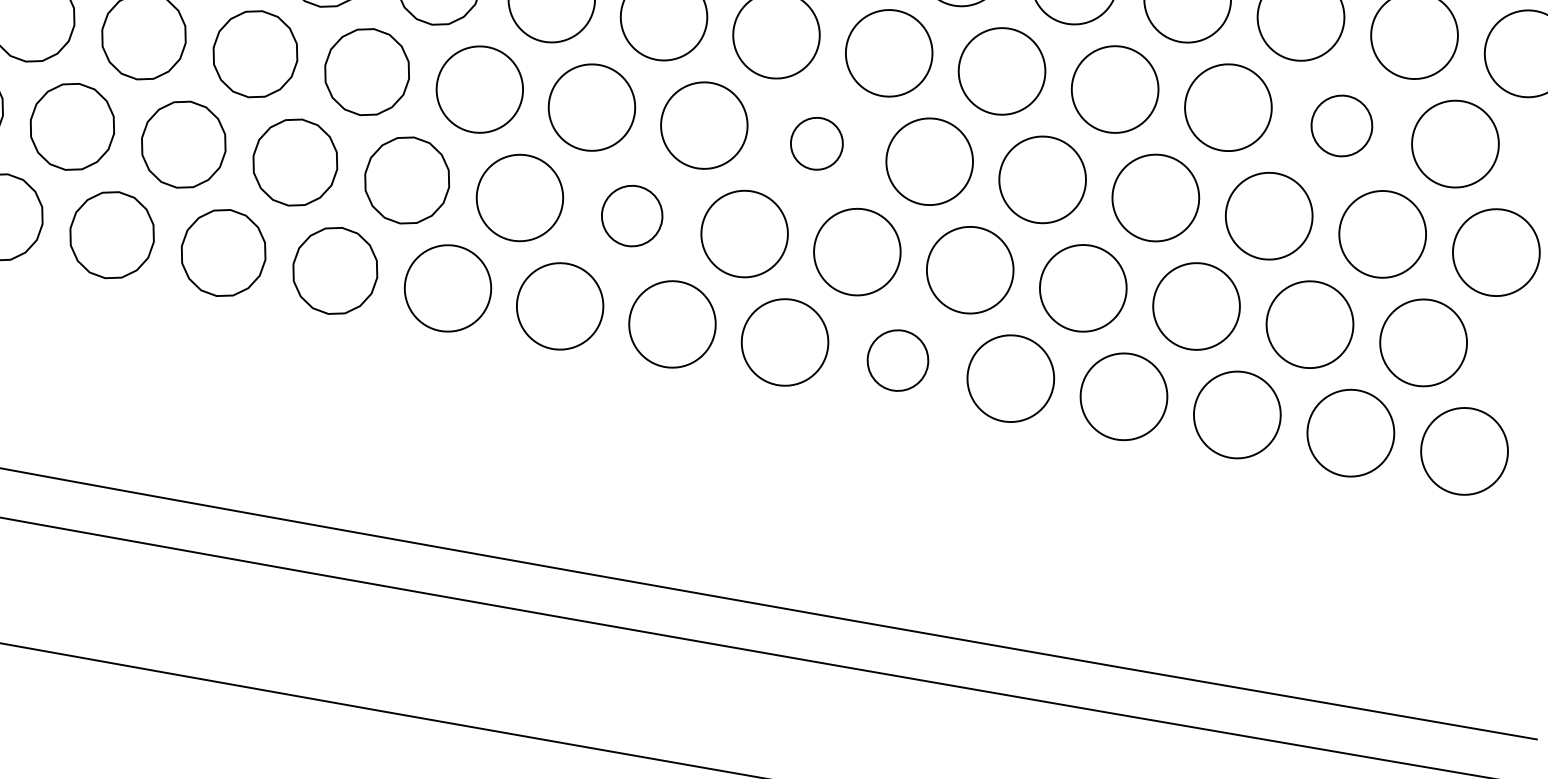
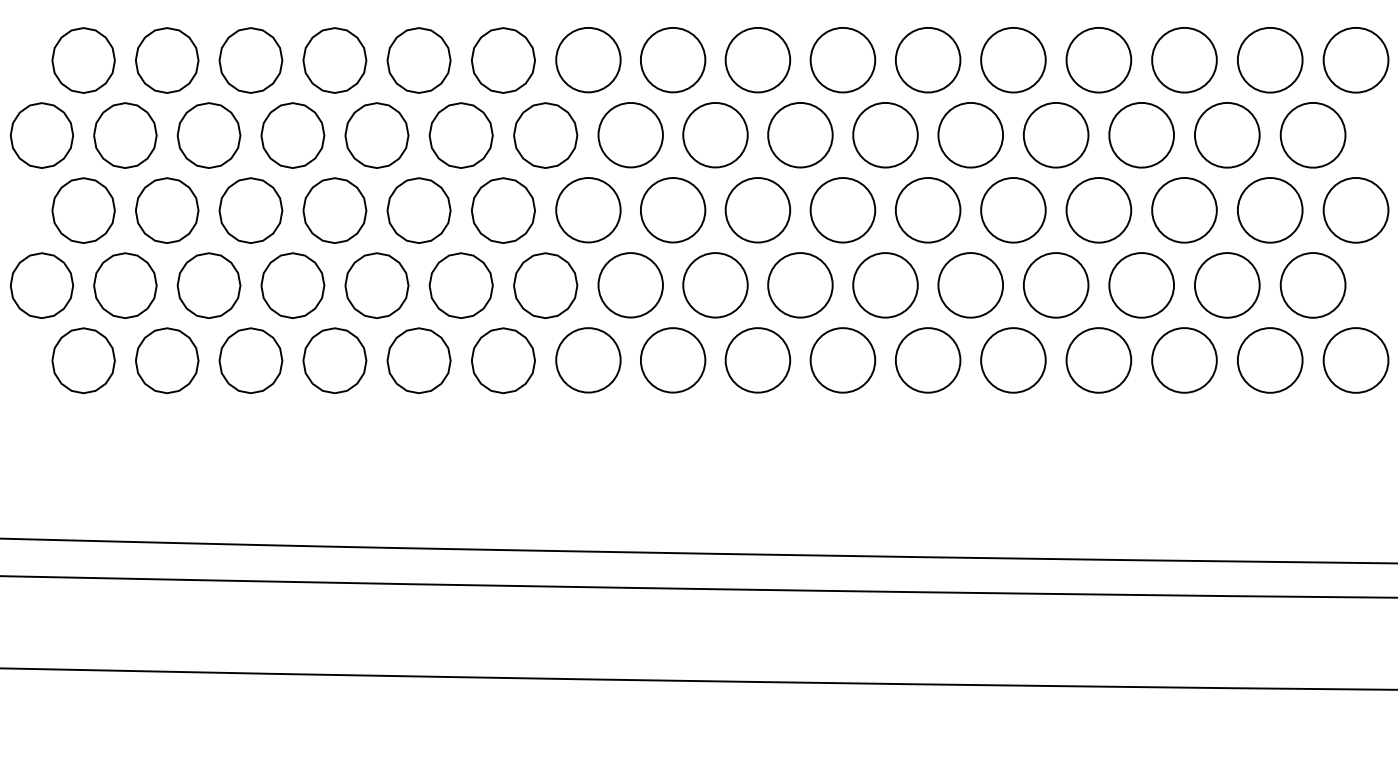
part: (1342, 126) -> (1227, 135), size x1.43
part: (816, 143) -> (842, 210), size x1.67
part: (632, 216) -> (715, 285), size x1.43
part: (898, 360) -> (928, 360), size x1.43

